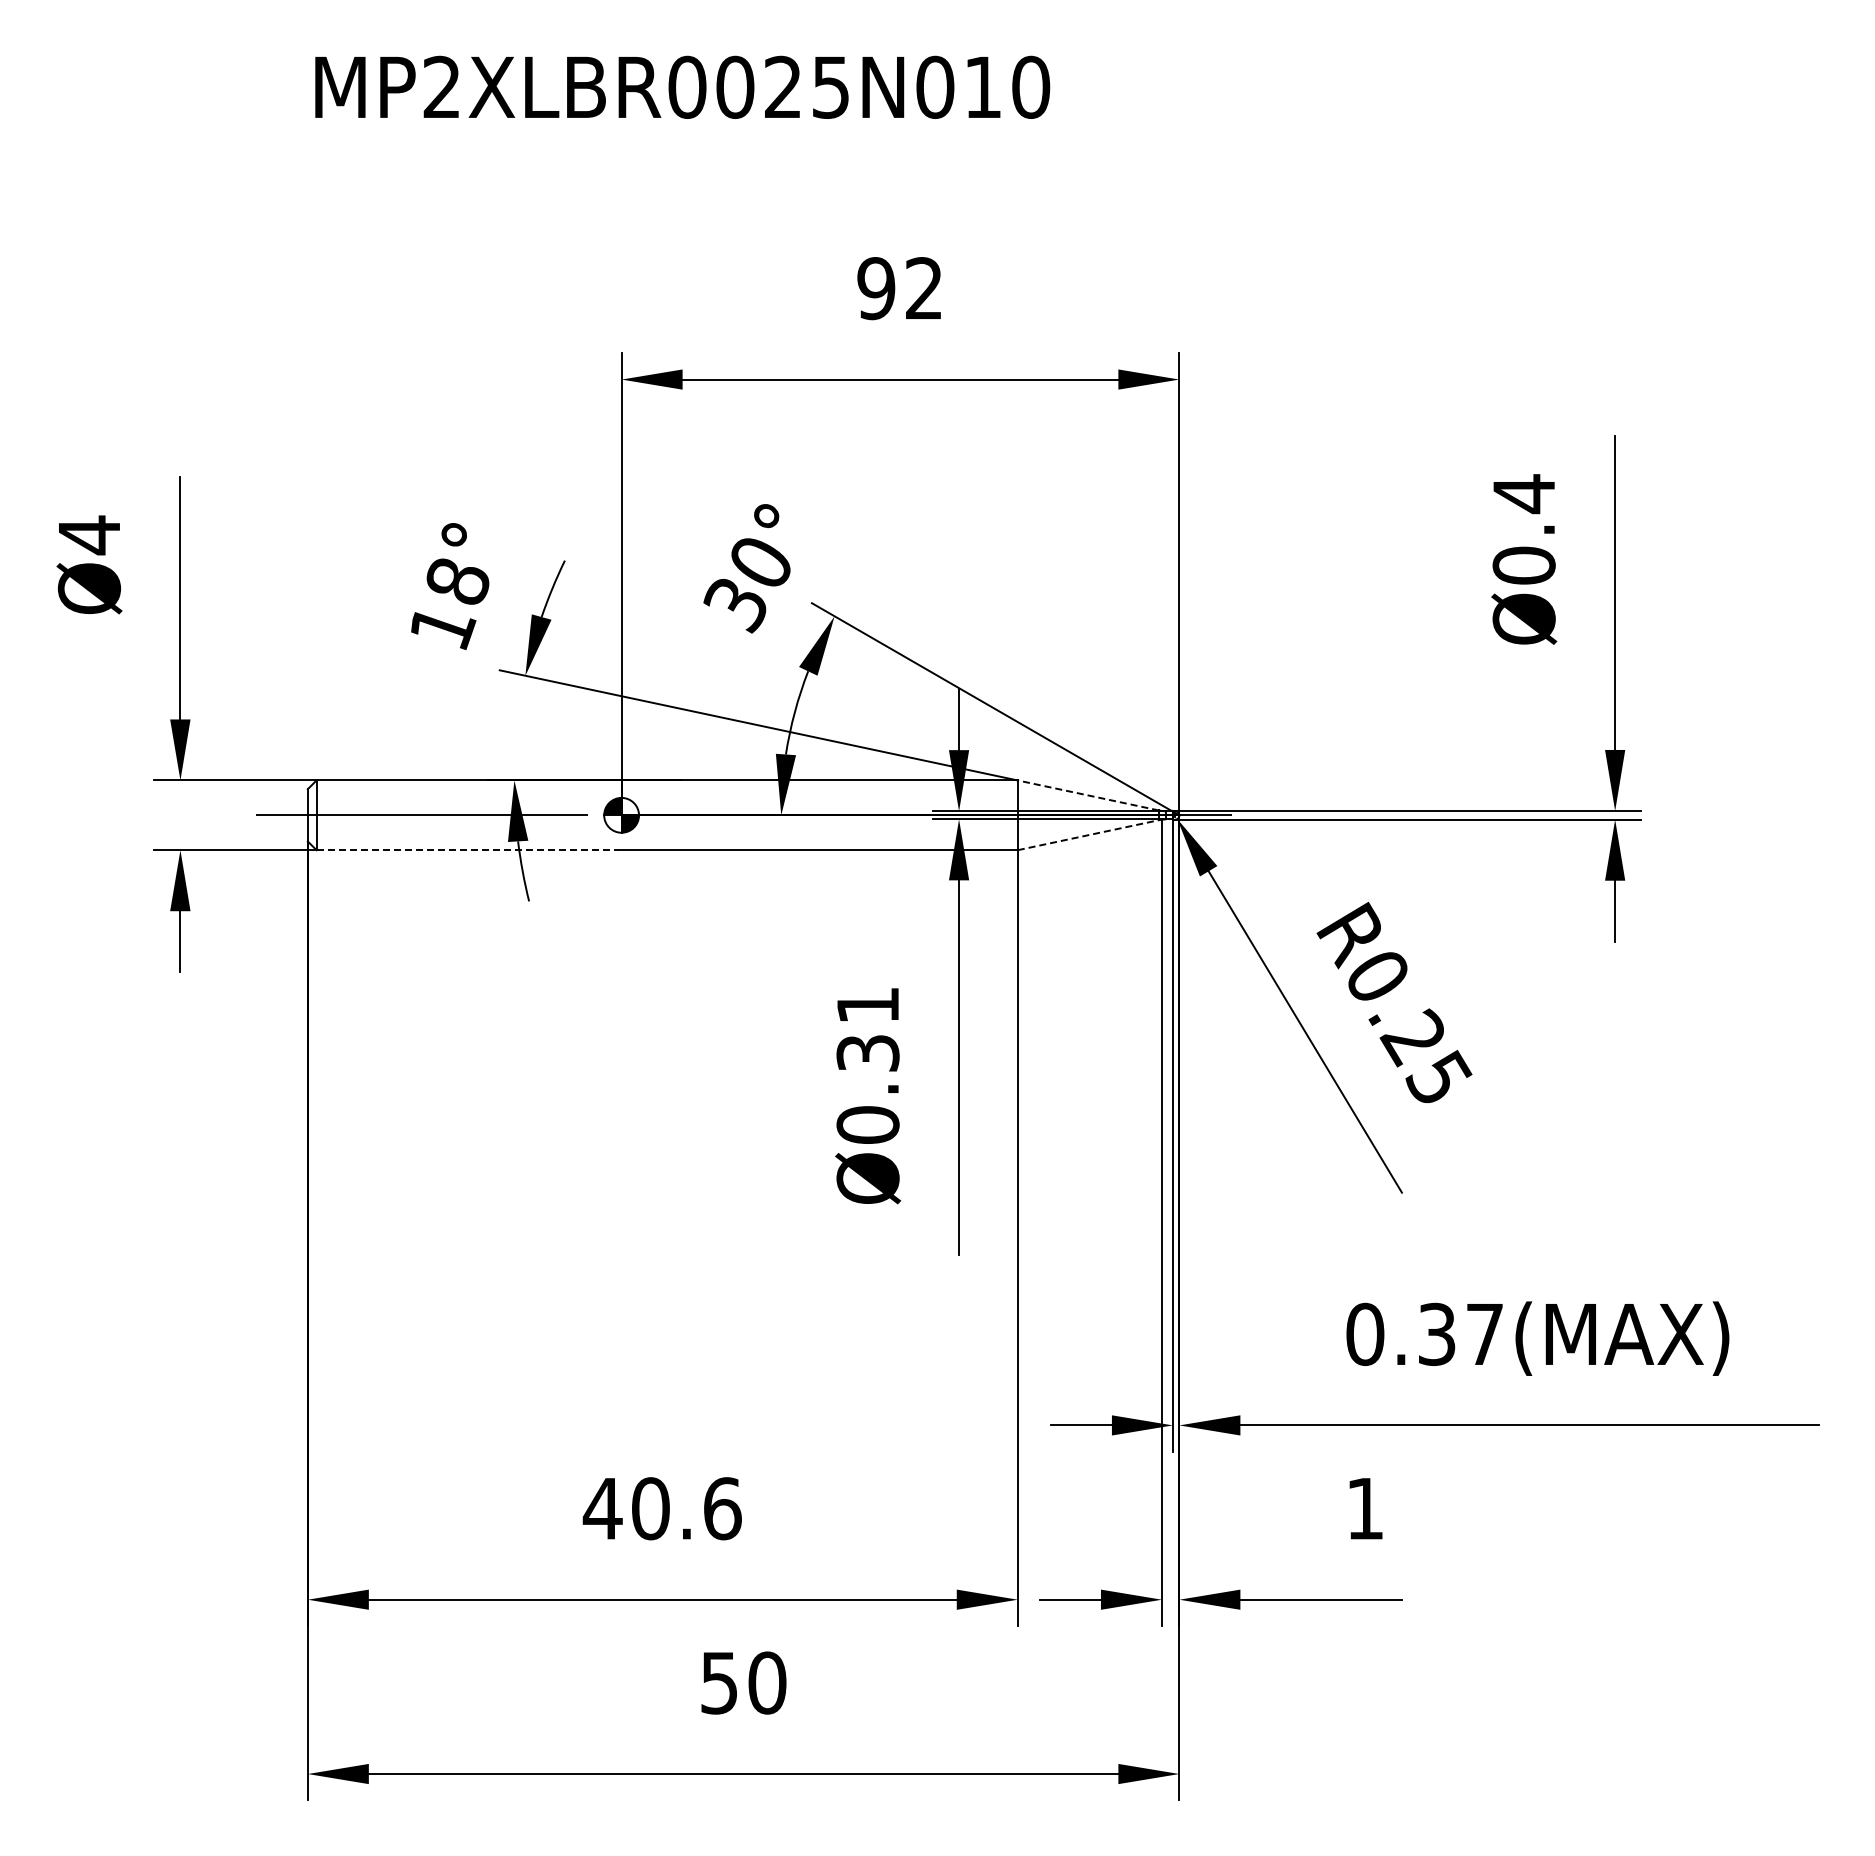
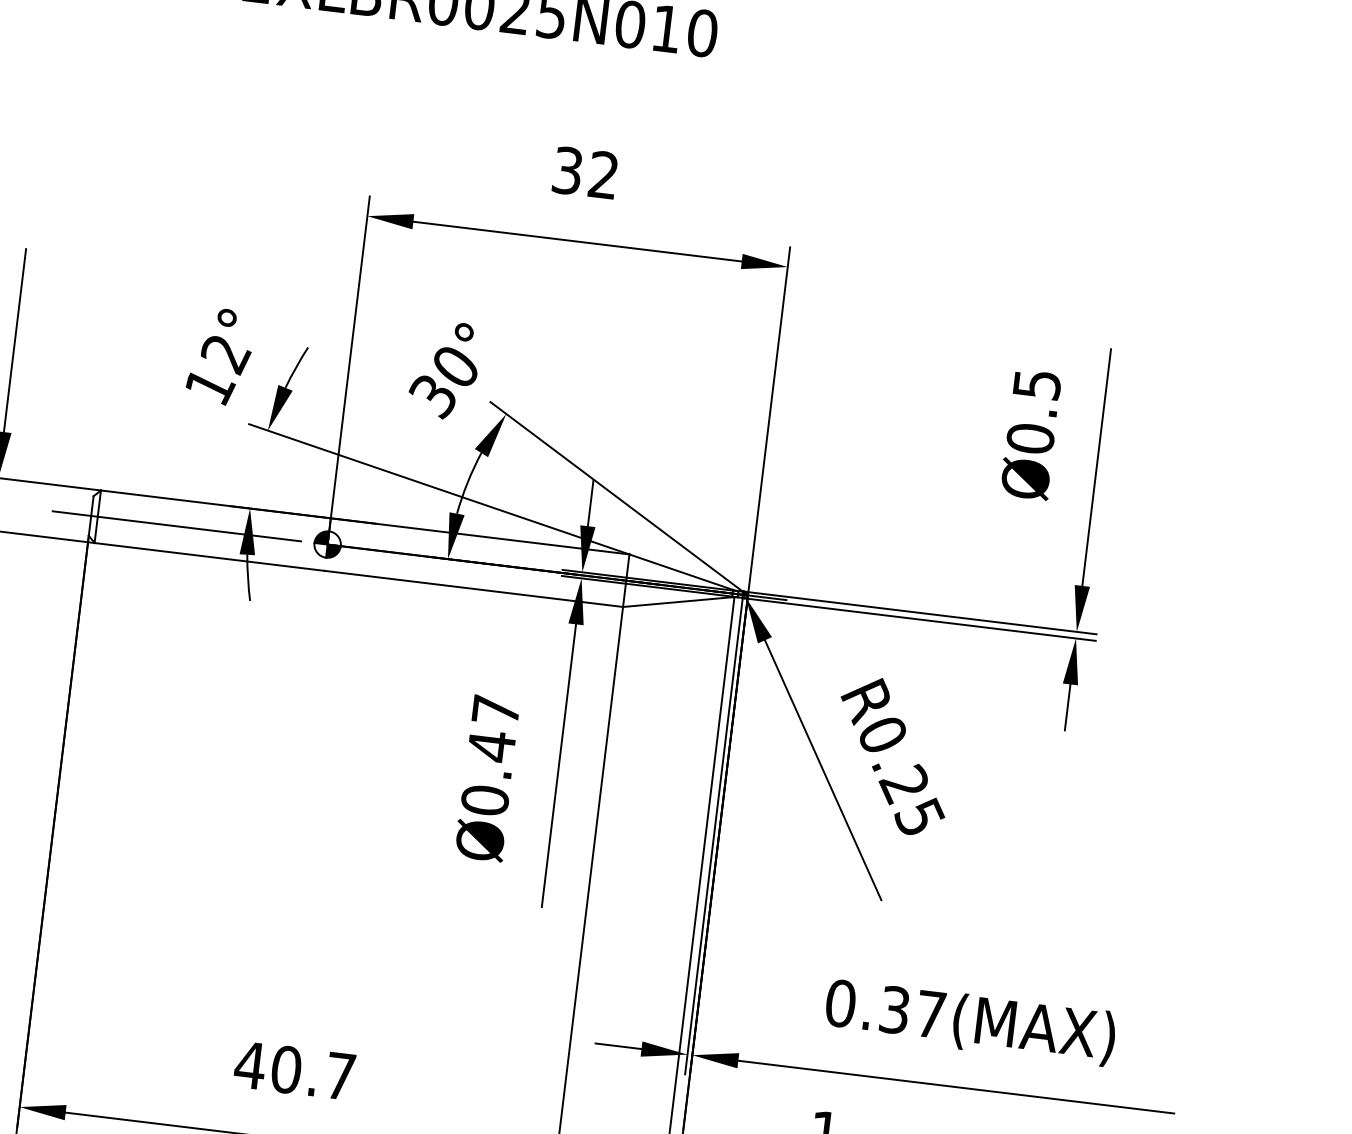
text: (876, 288) -> (567, 170), 92 -> 32
text: (1524, 494) -> (1037, 385), Ø0.4 -> Ø0.5
text: (458, 583) -> (225, 354), 18° -> 12°
line: (1087, 795) -> (680, 572), dashed -> solid
line: (1088, 835) -> (677, 602), dashed -> solid
line: (469, 850) -> (209, 557), dashed -> solid
text: (867, 1030) -> (493, 729), Ø0.31 -> Ø0.47
text: (722, 1508) -> (340, 1076), 40.6 -> 40.7

